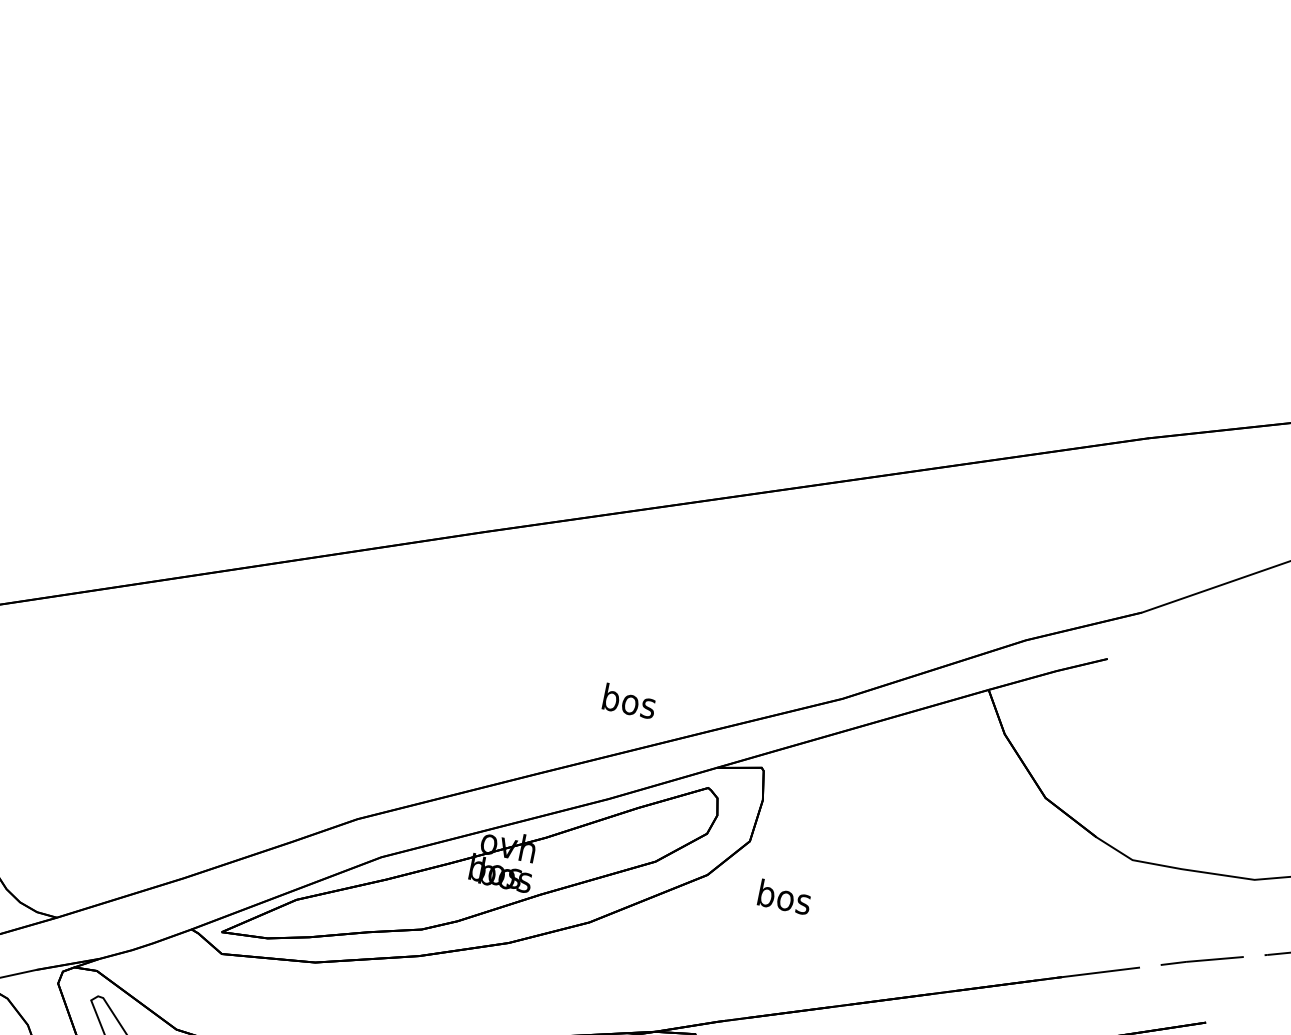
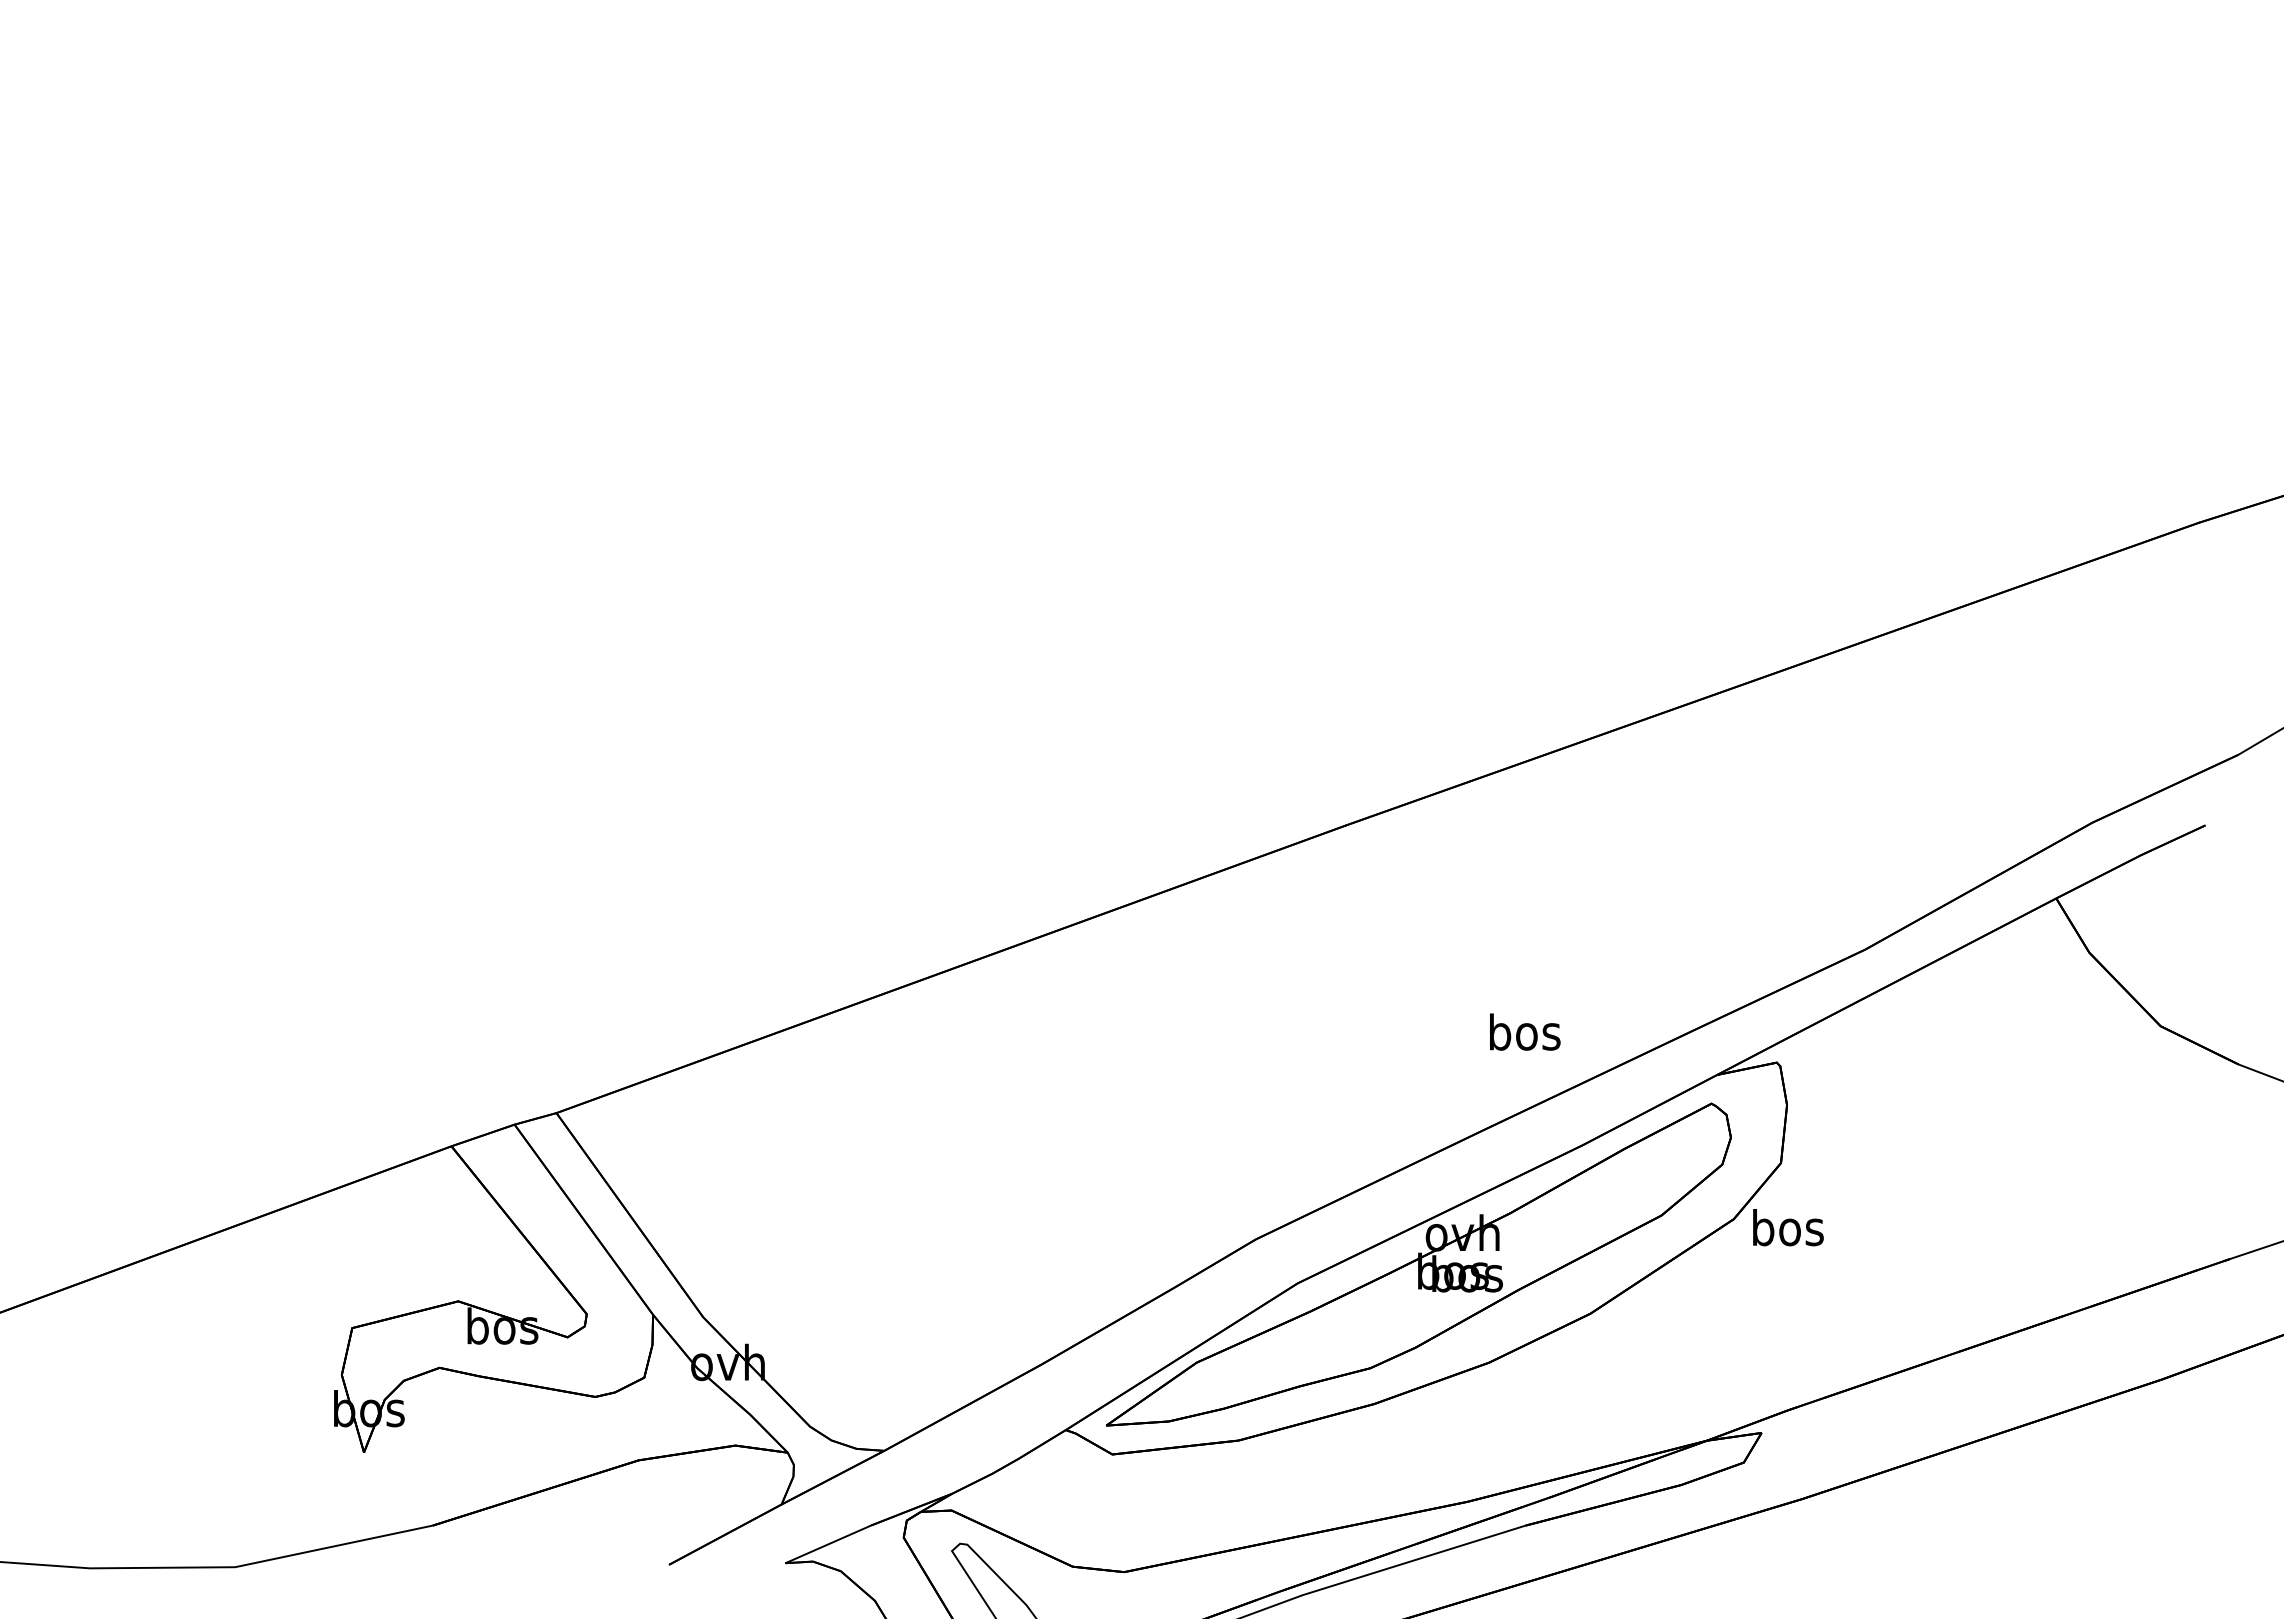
text: (630, 700) -> (1525, 1031), moved
text: (785, 897) -> (1788, 1227), moved

